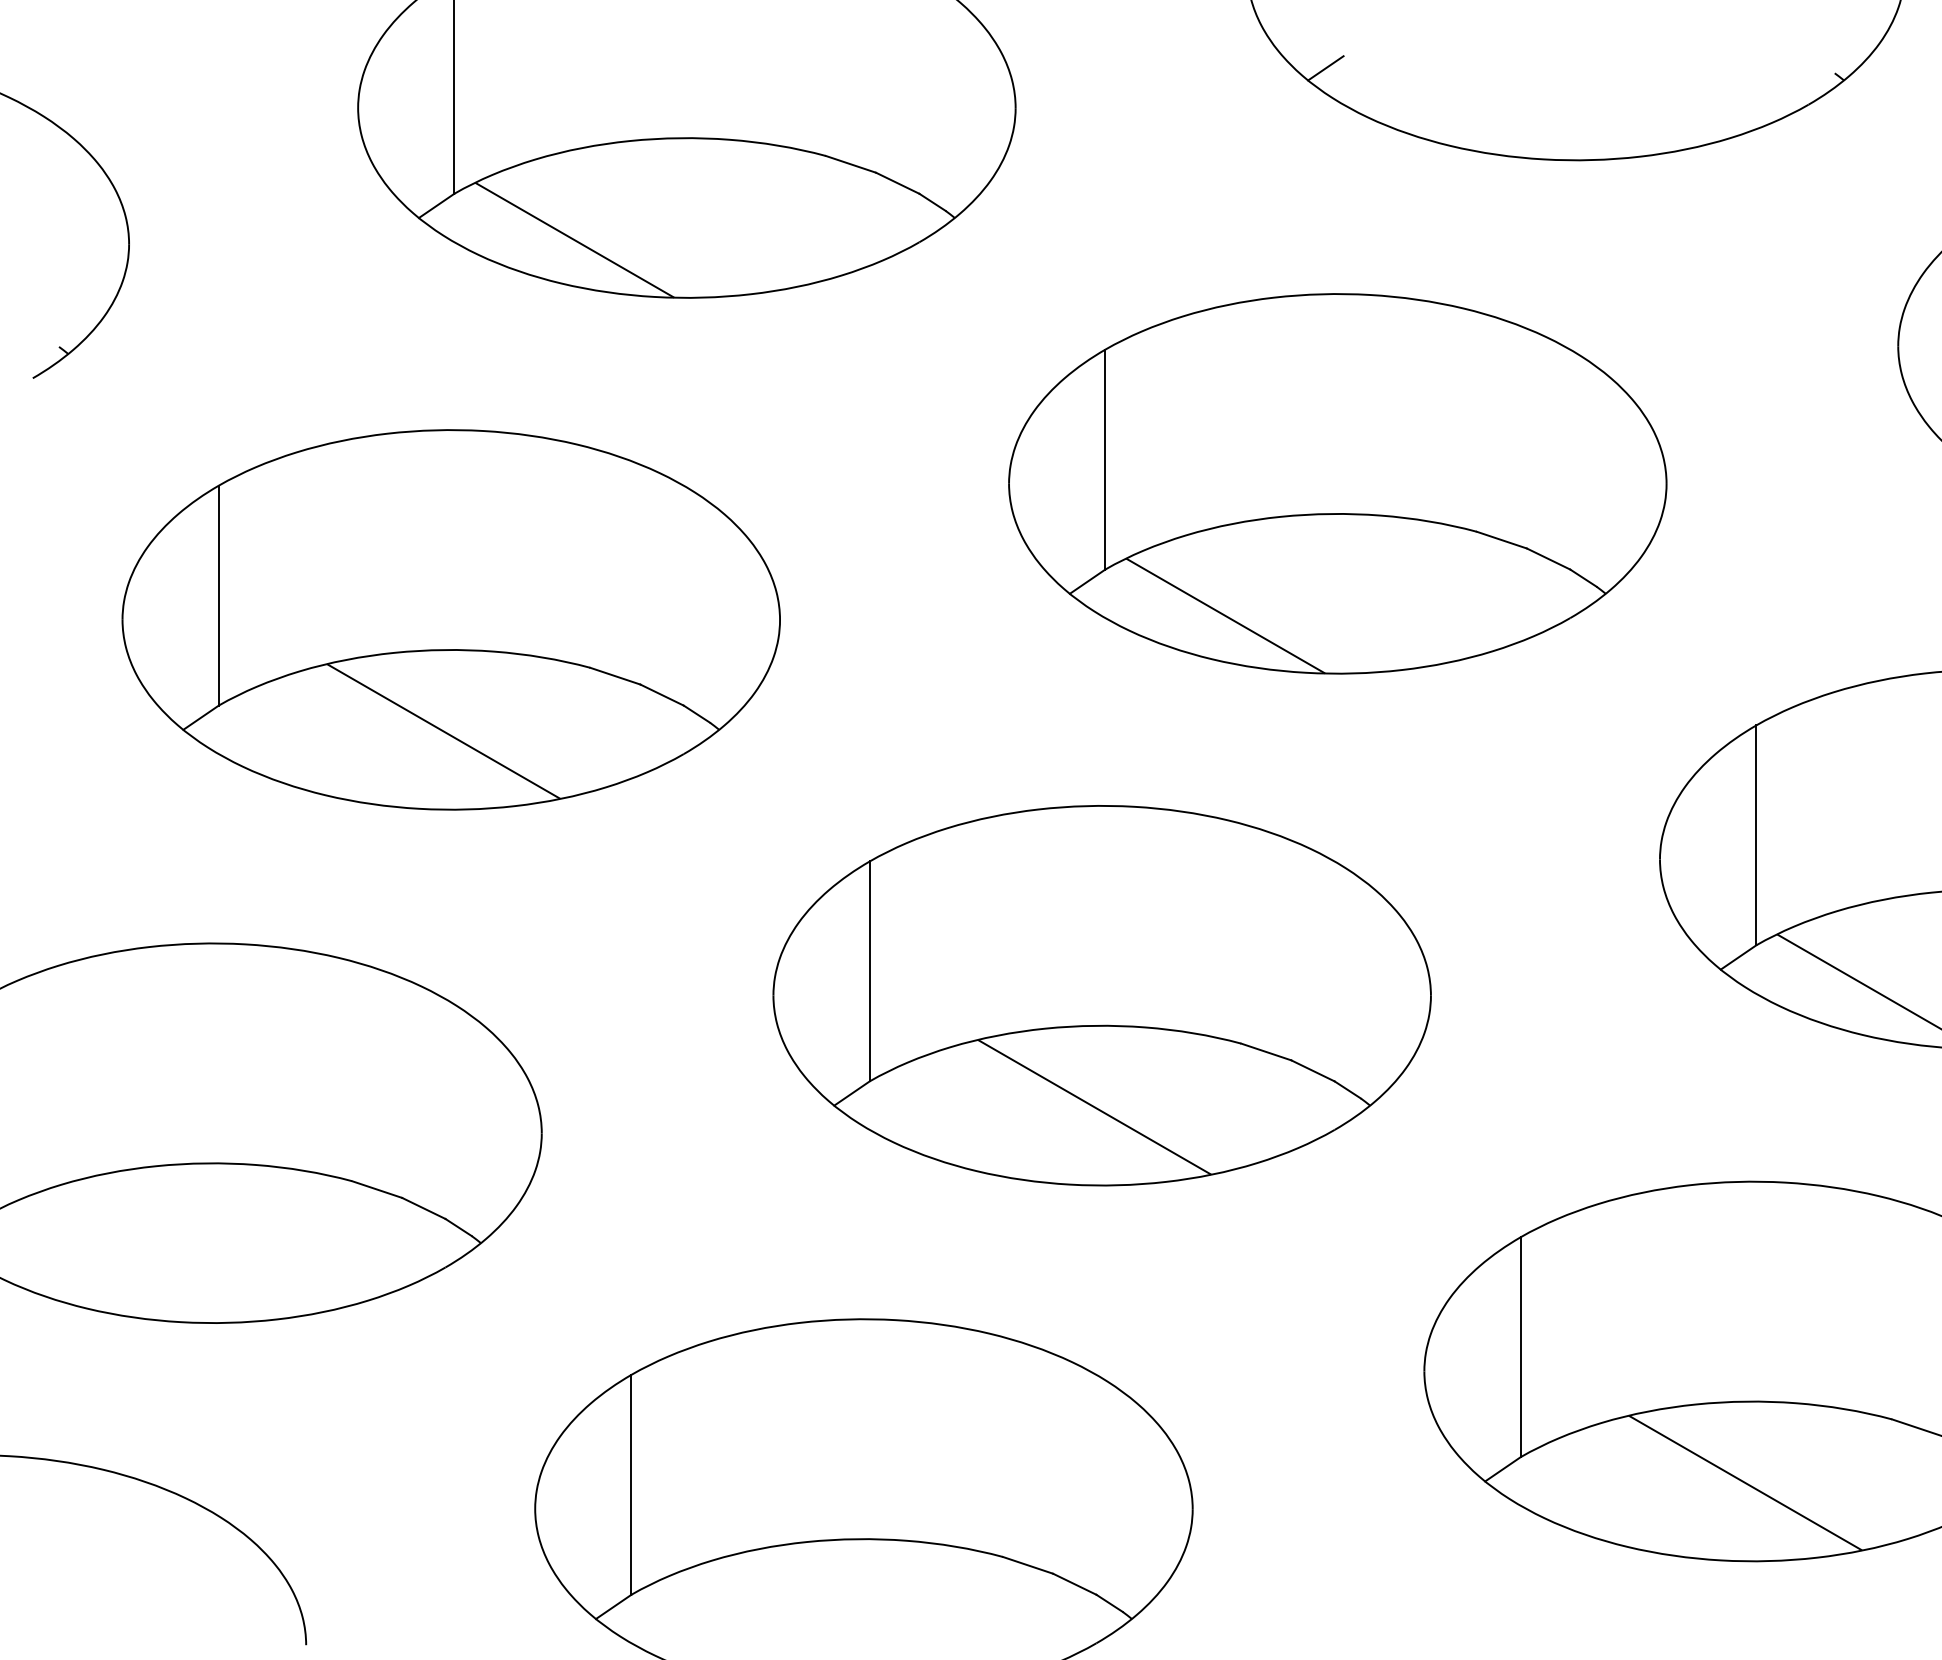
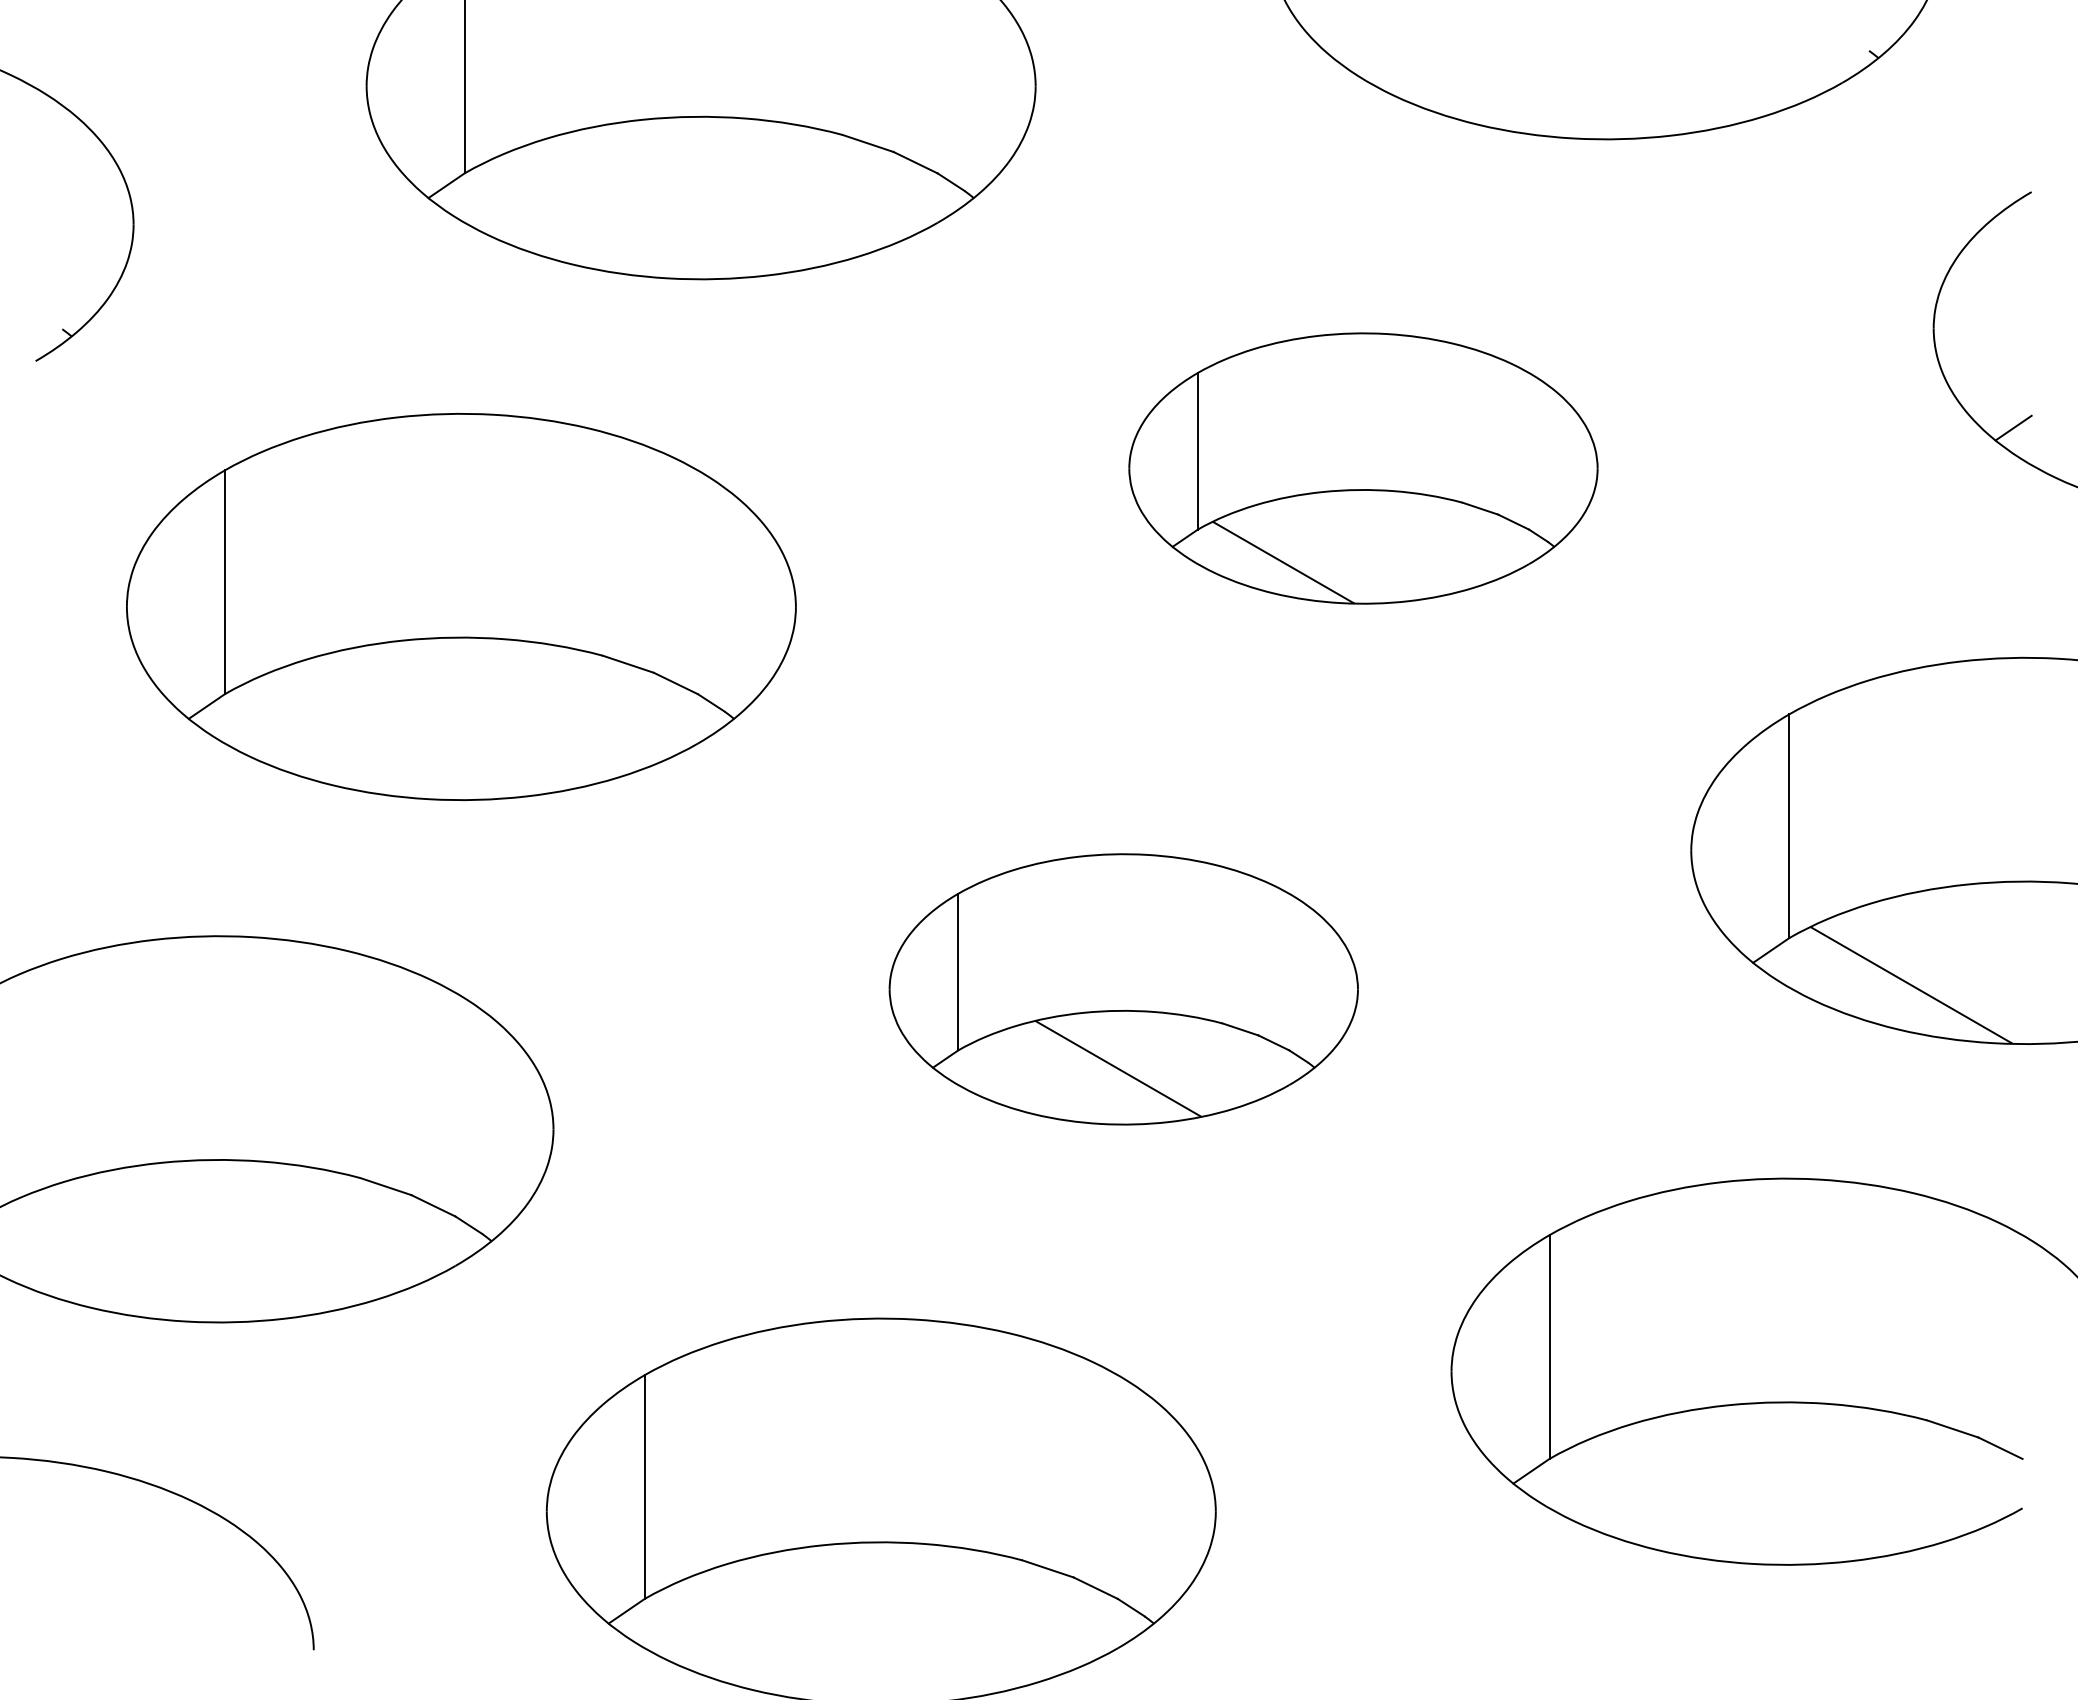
line: (1326, 68) -> (1351, 45), removed
line: (574, 240) -> (586, 220), removed
part: (1337, 483) -> (1363, 468), size x0.7
line: (443, 731) -> (453, 720), removed
part: (1101, 995) -> (1123, 989), size x0.7
line: (1745, 1483) -> (1778, 1485), removed

